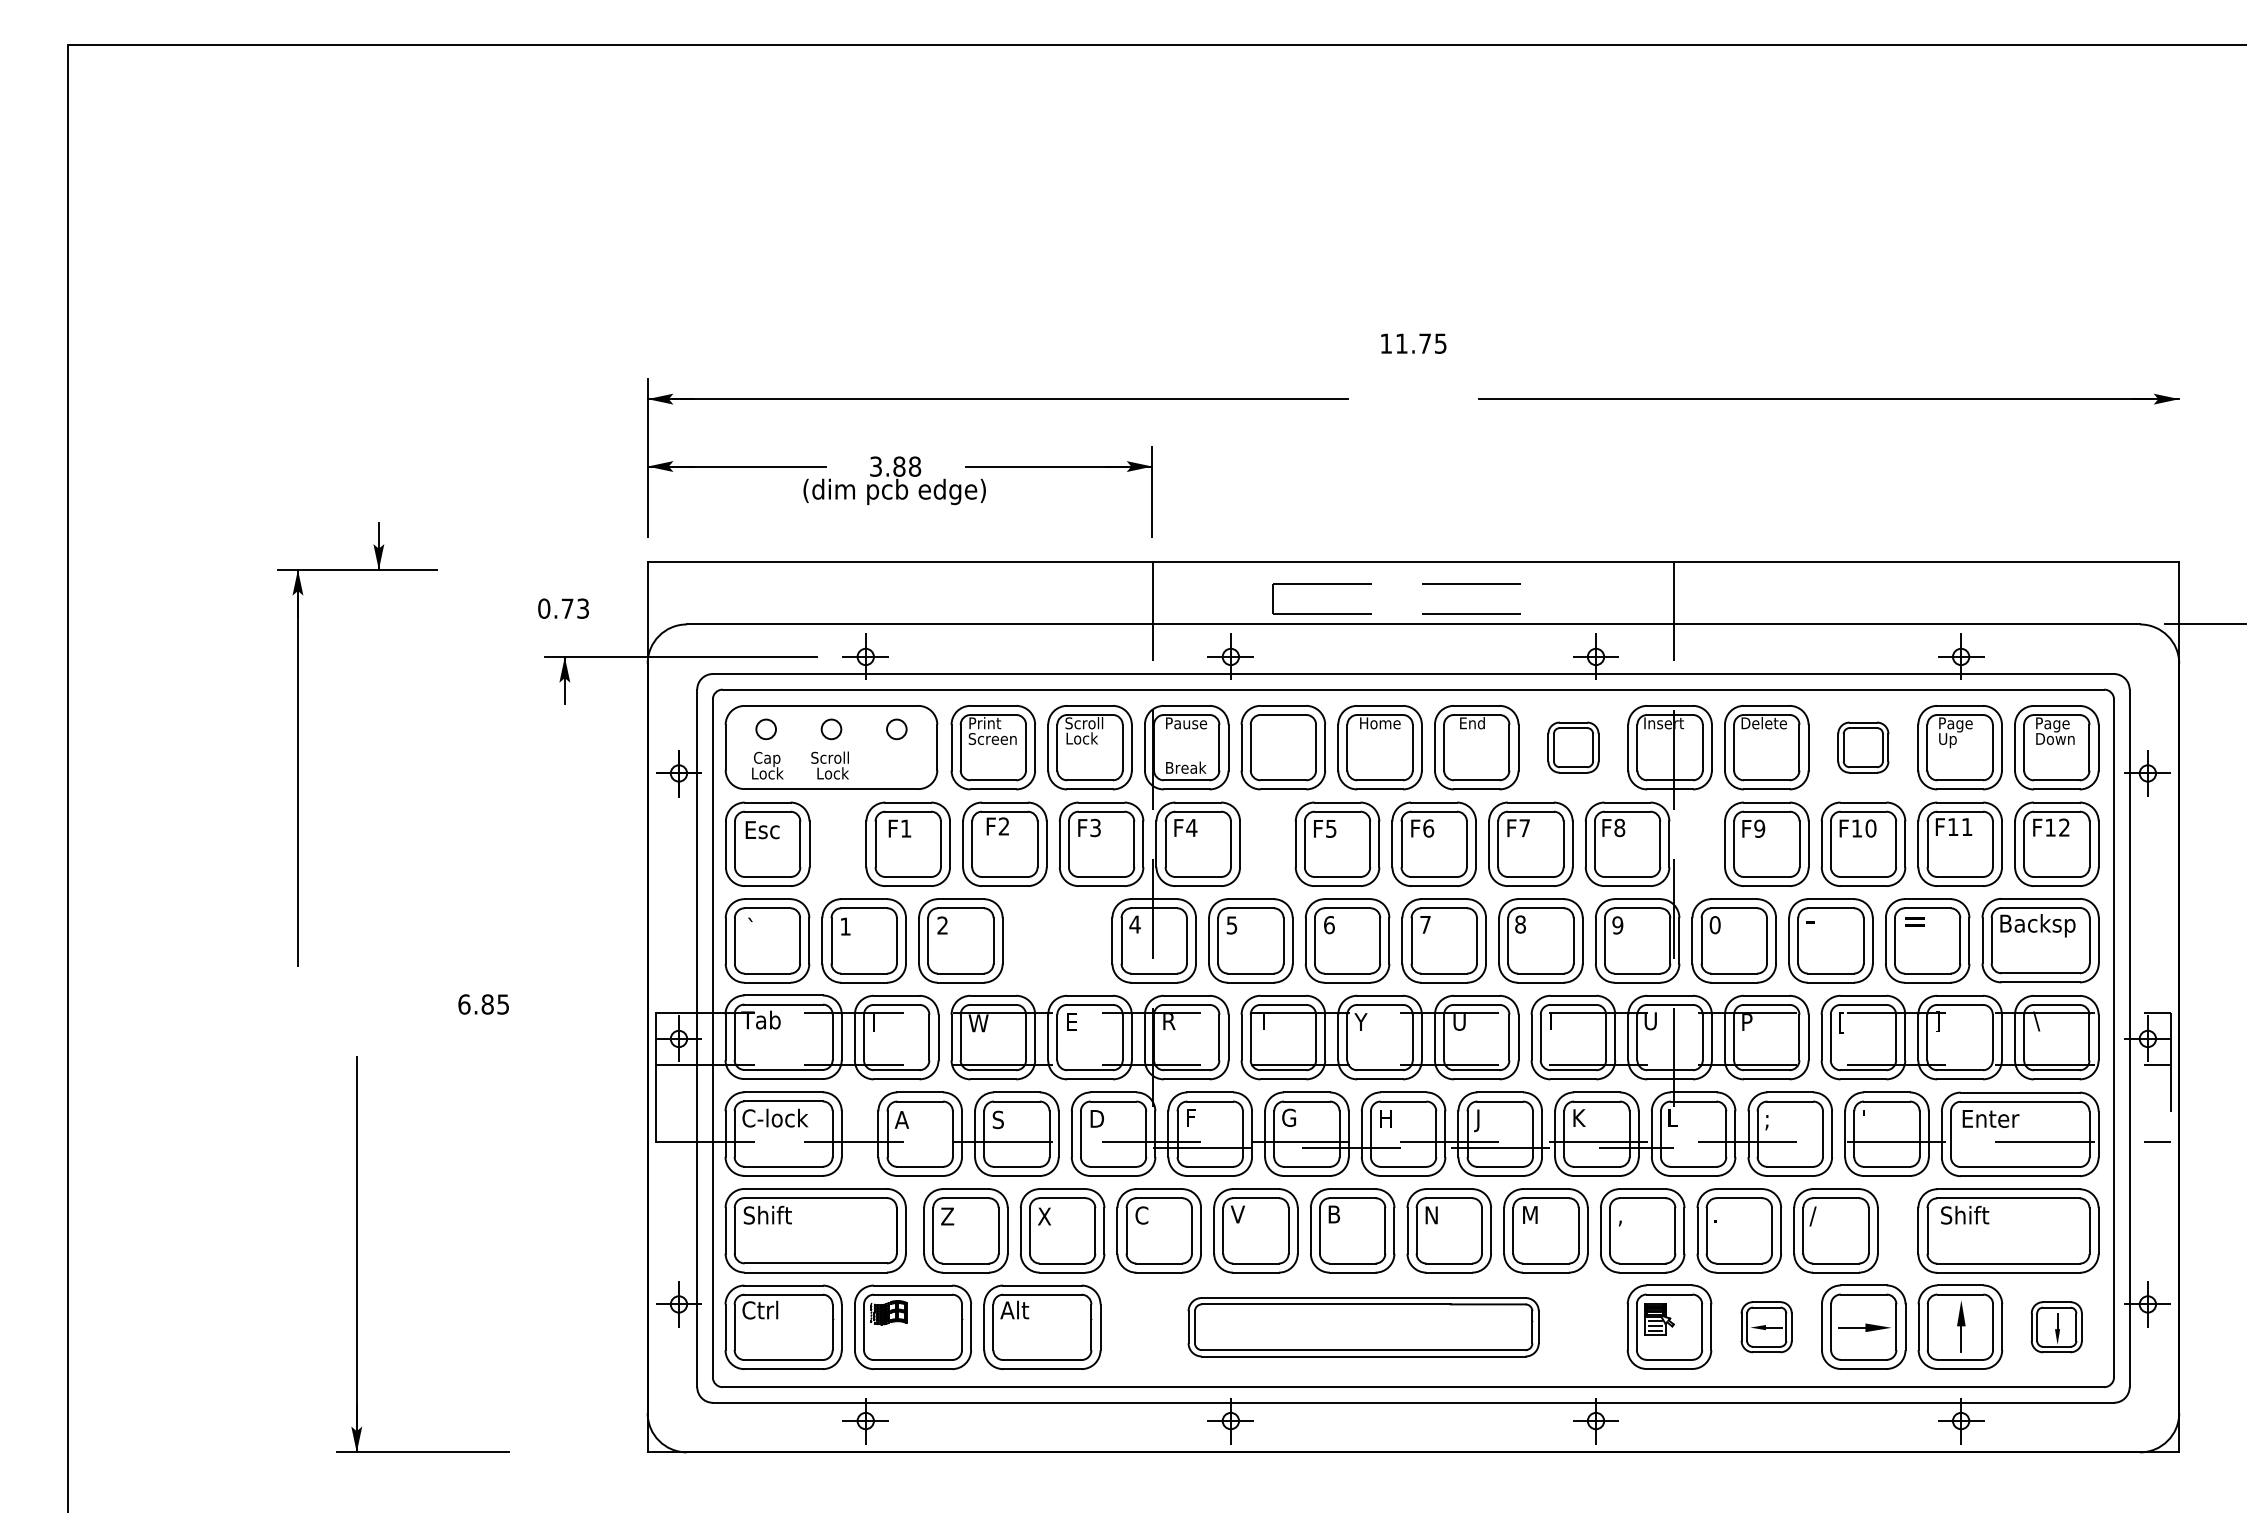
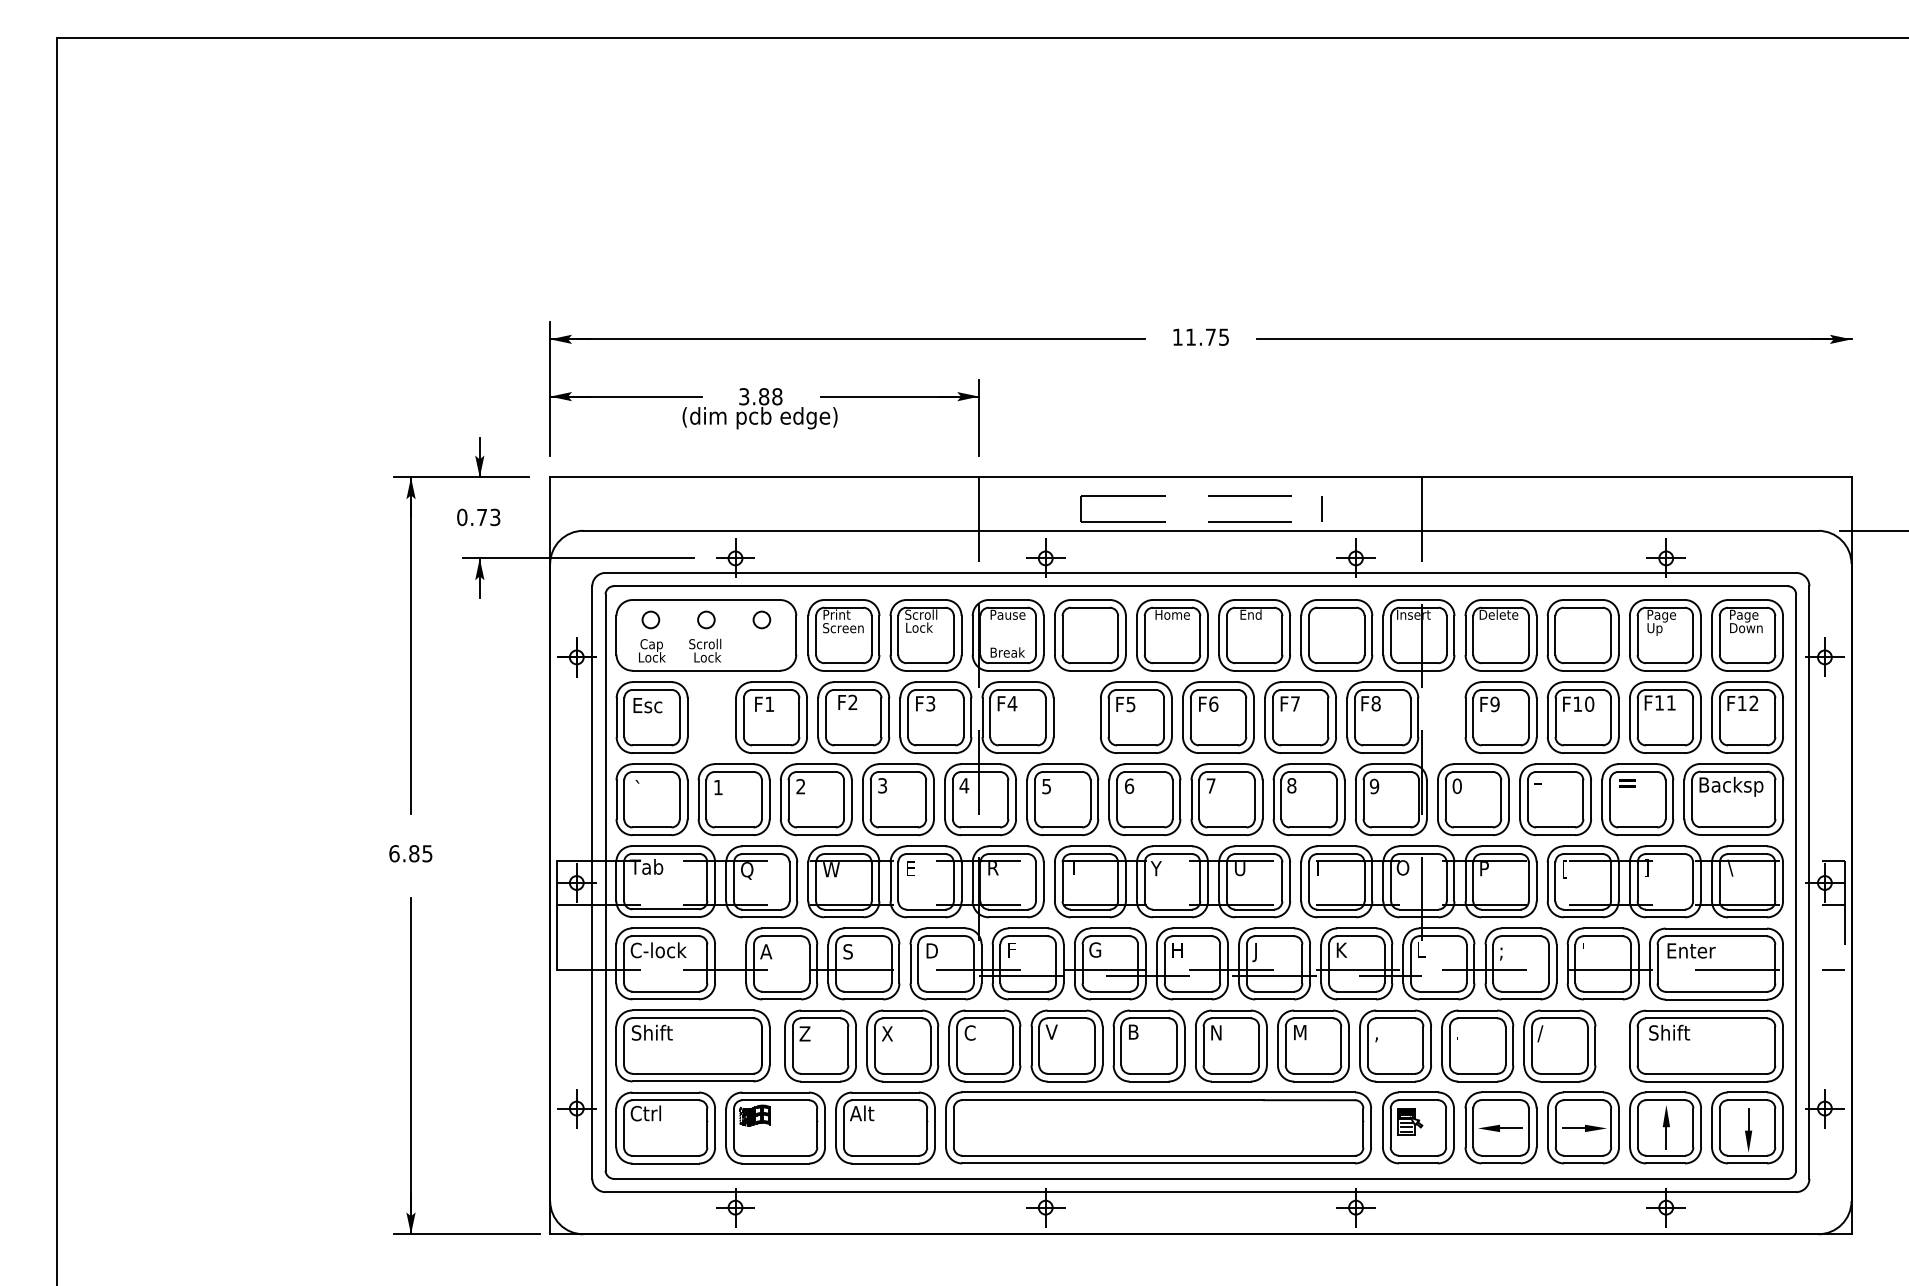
text: (1413, 342) -> (1200, 336), moved
line: (1556, 599) -> (1322, 509), added
part: (298, 744) -> (411, 625), moved
part: (1573, 747) -> (1336, 635), size x1.67
part: (1862, 747) -> (1582, 635), size x1.67
part: (1057, 940) -> (898, 799), added
text: (1650, 1020) -> (1402, 867), U -> O
text: (879, 1024) -> (747, 870), I -> Q
part: (357, 1253) -> (411, 1065), moved
part: (1363, 1326) -> (1158, 1127), size x1.43
part: (1766, 1326) -> (1500, 1127), size x1.67
part: (2056, 1326) -> (1747, 1127), size x1.67

